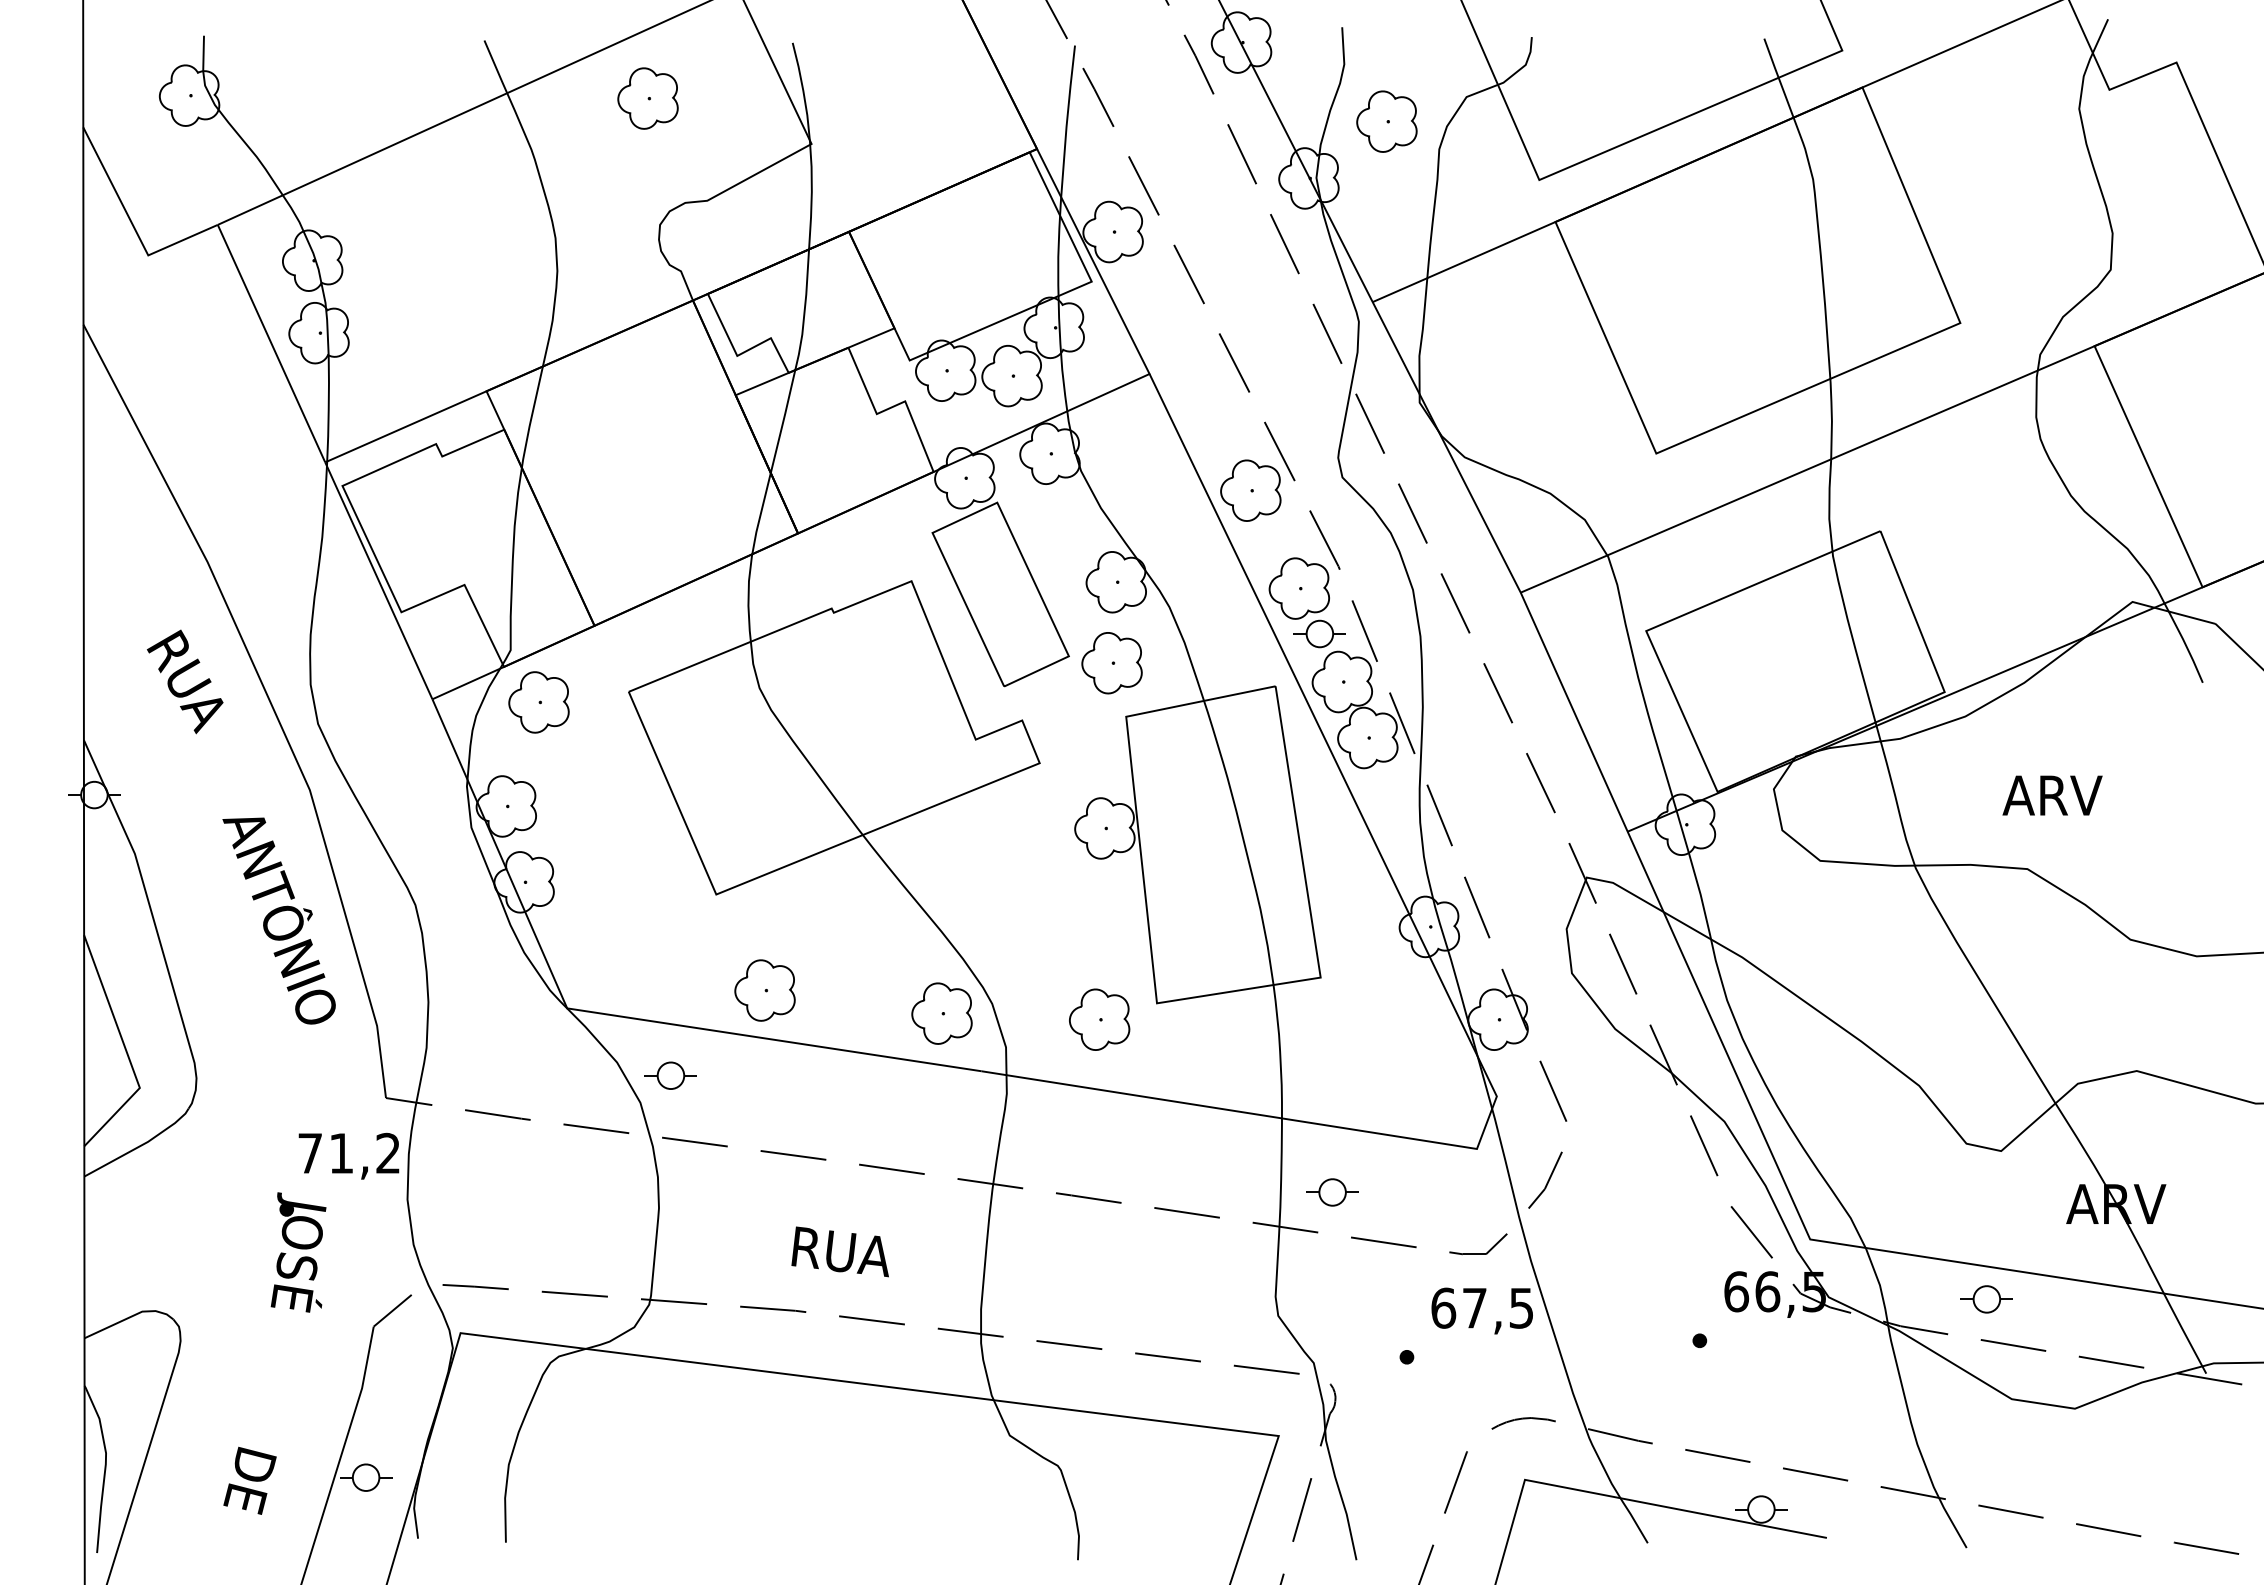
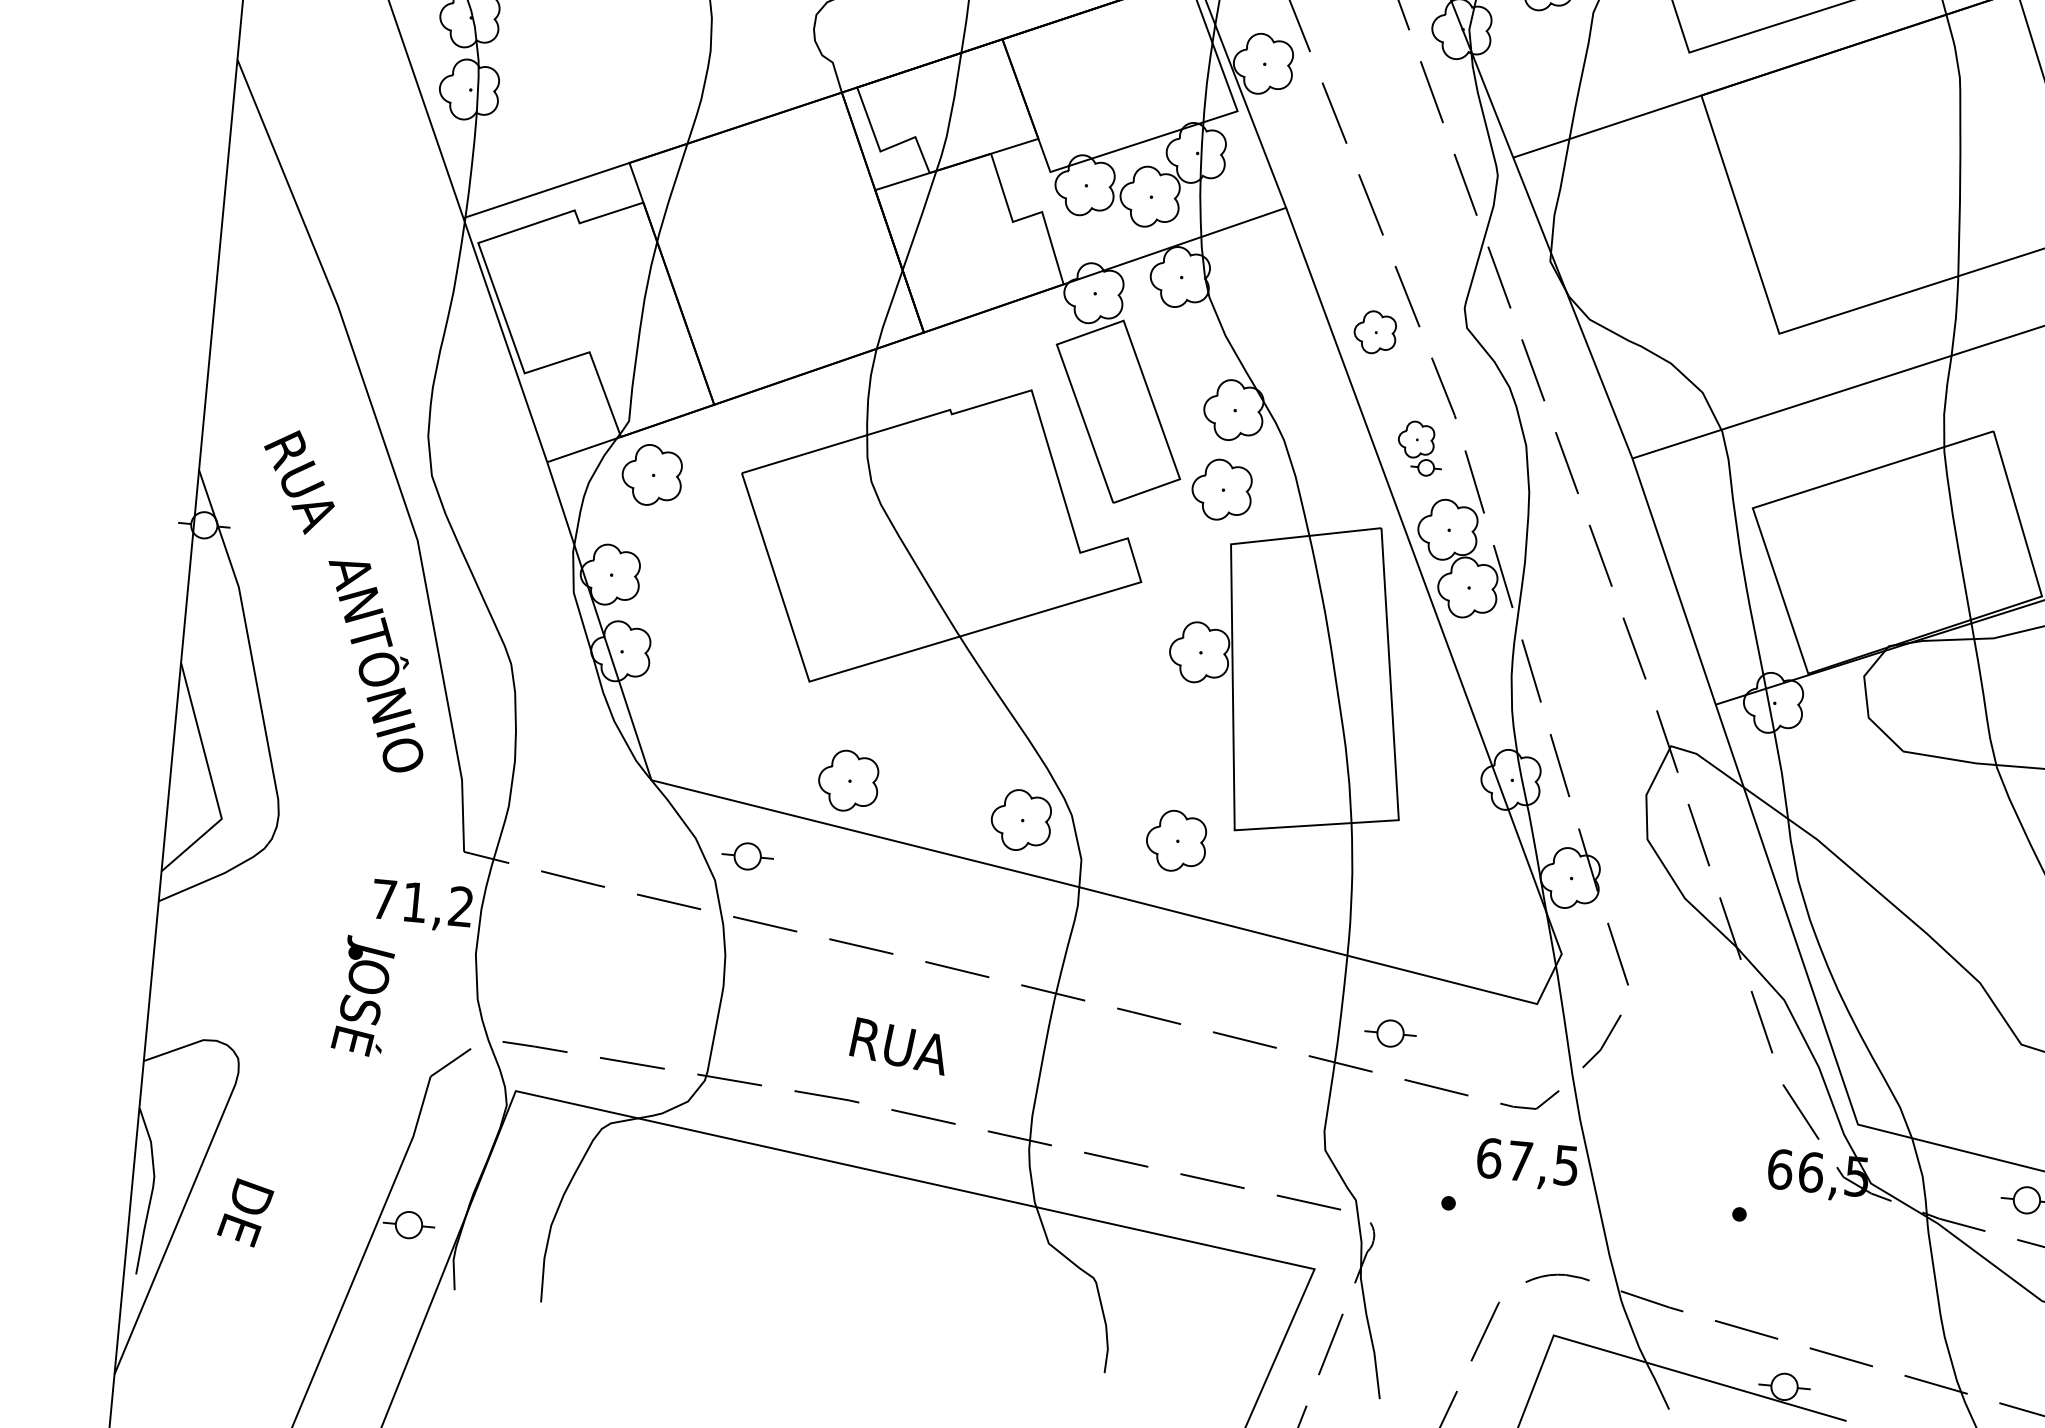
part: (1250, 490) -> (1374, 332), size x0.7
part: (1306, 602) -> (1419, 448), size x0.6
text: (185, 681) -> (299, 481), moved
text: (249, 1480) -> (245, 1212), moved

